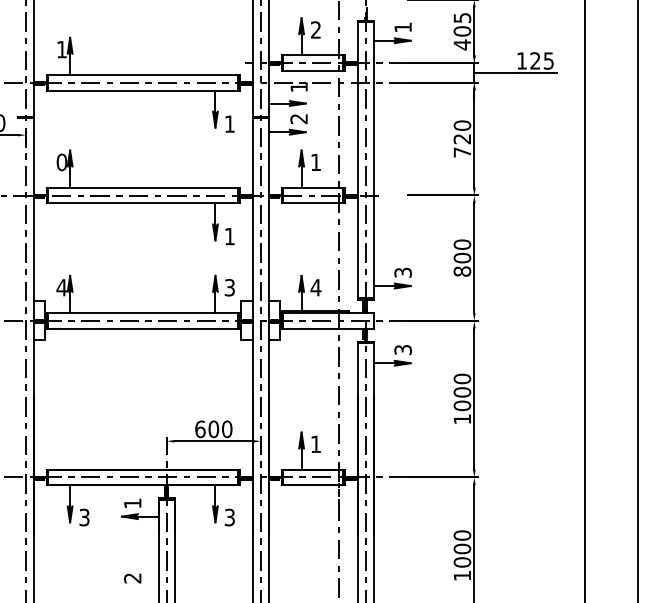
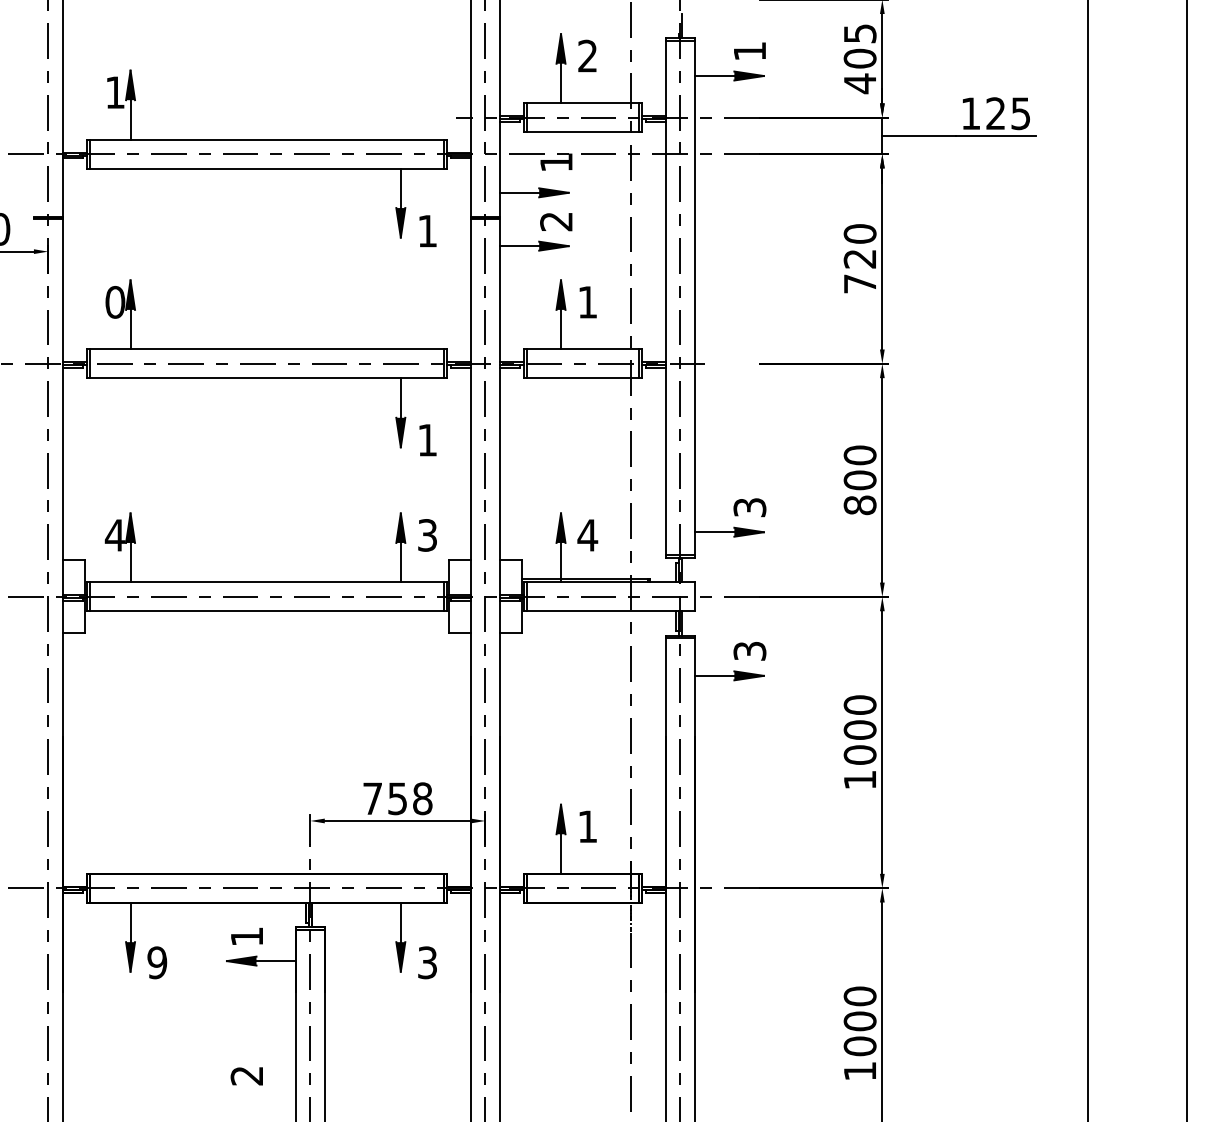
text: (213, 429) -> (397, 799), 600 -> 758
text: (84, 517) -> (157, 962), 3 -> 9

